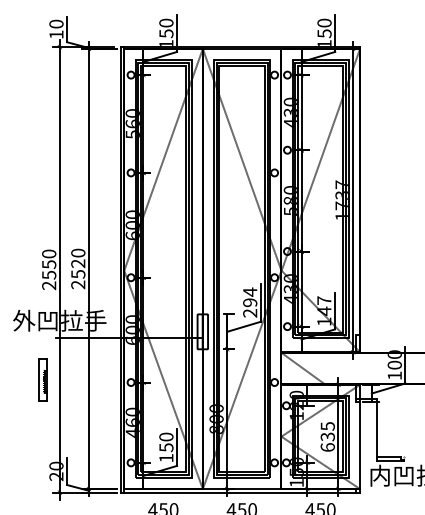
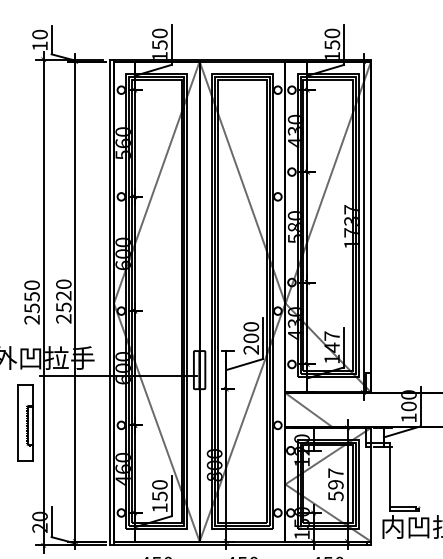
text: (250, 297) -> (251, 332), 294 -> 200
part: (42, 379) -> (24, 422), size x1.67
text: (327, 436) -> (335, 484), 635 -> 597

